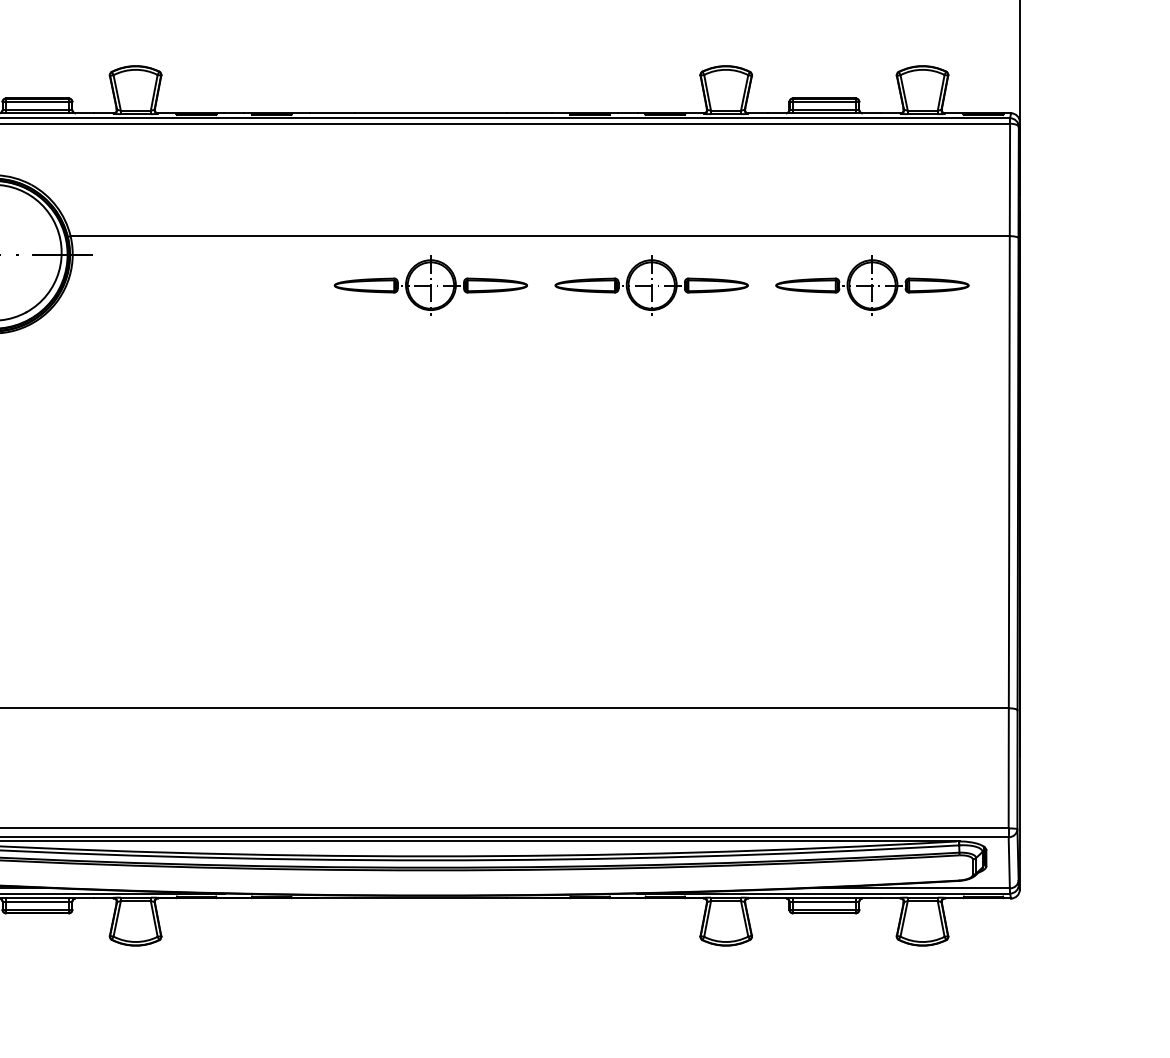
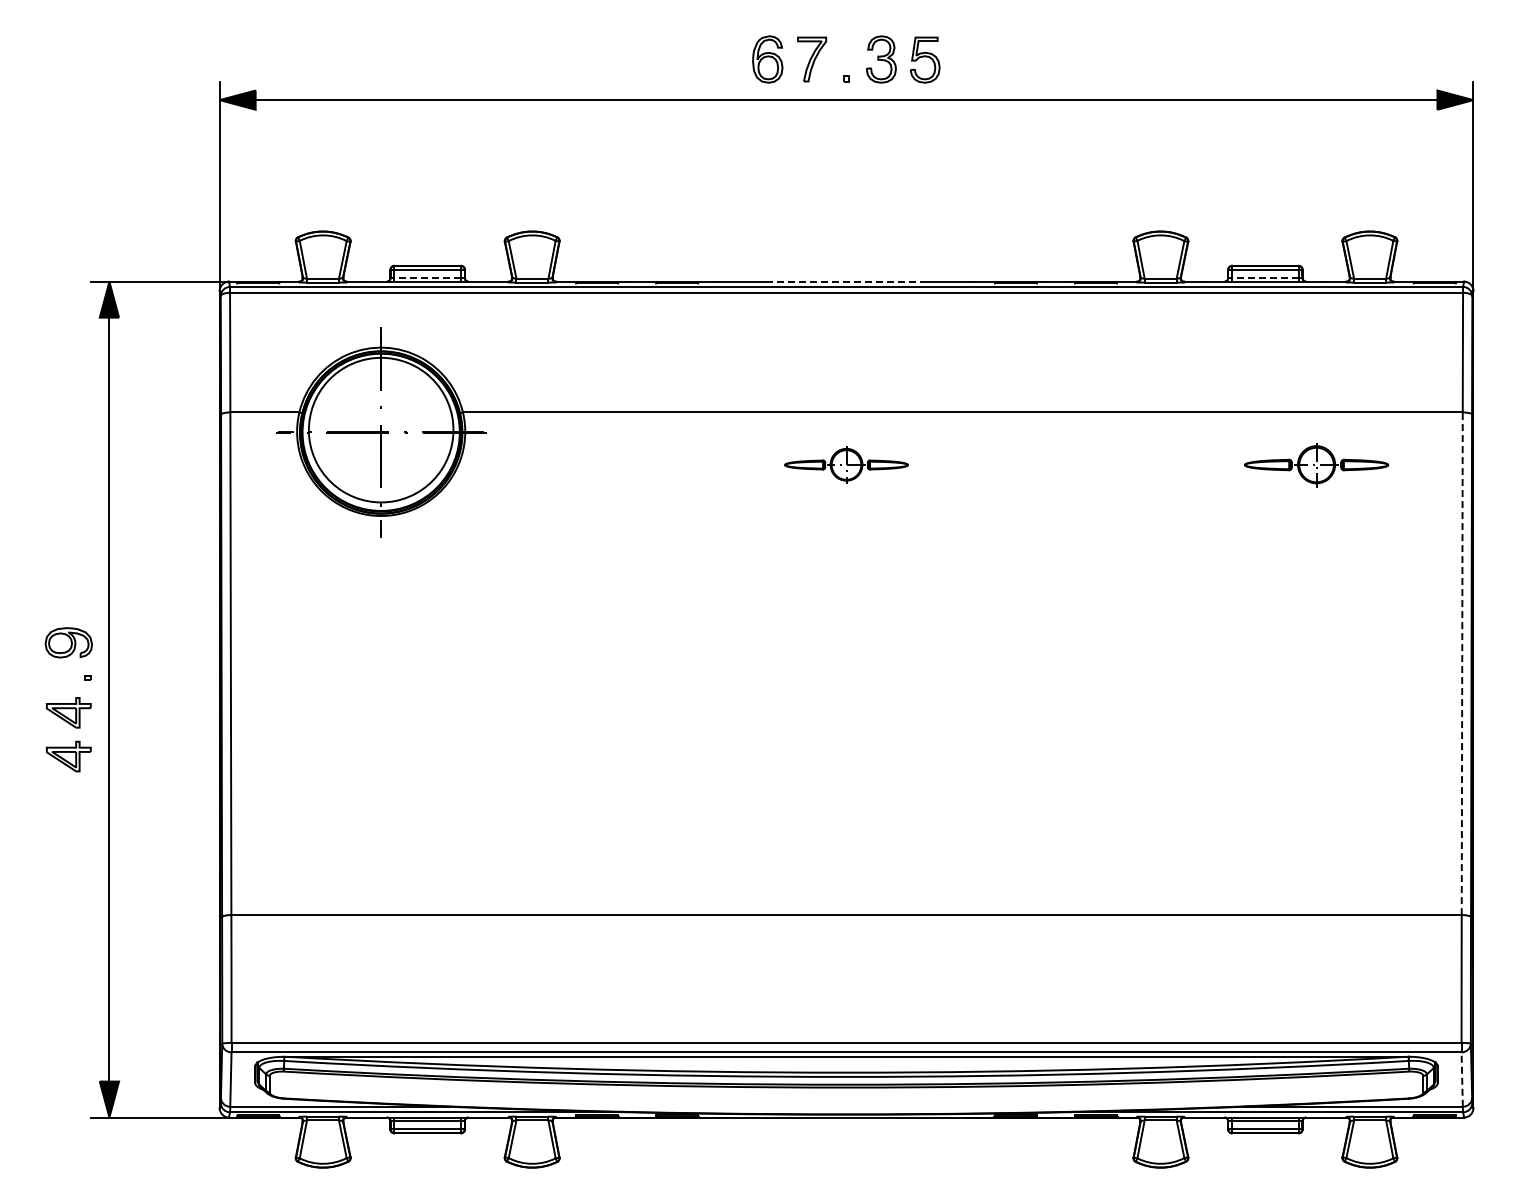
line: (37, 109) -> (427, 277), solid -> dashed
line: (823, 109) -> (1264, 277), solid -> dashed
line: (430, 113) -> (846, 281), solid -> dashed
part: (430, 285) -> (846, 464), size x0.6
part: (651, 285) -> (1081, 464), removed
part: (872, 285) -> (1316, 464), size x0.7
line: (1009, 471) -> (1462, 663), solid -> dashed
line: (1009, 862) -> (1462, 1079), solid -> dashed

